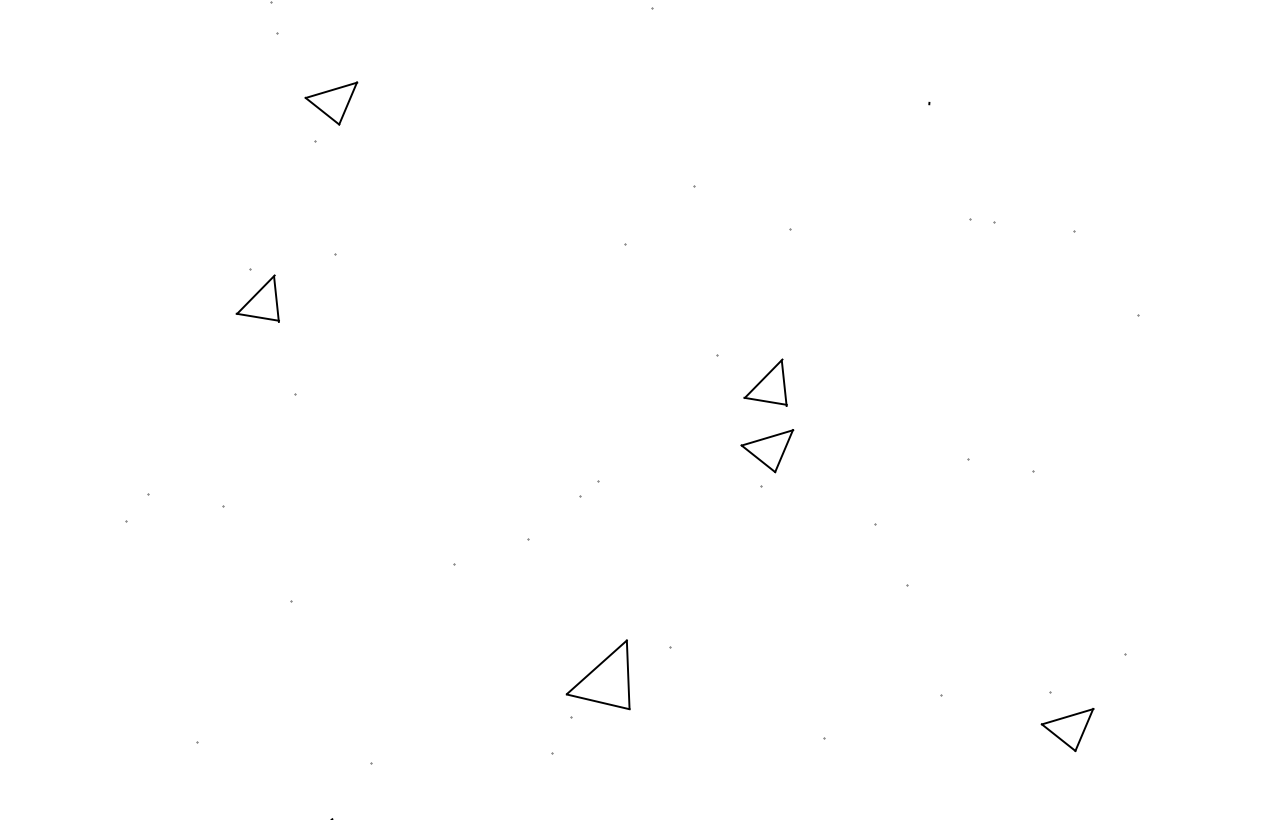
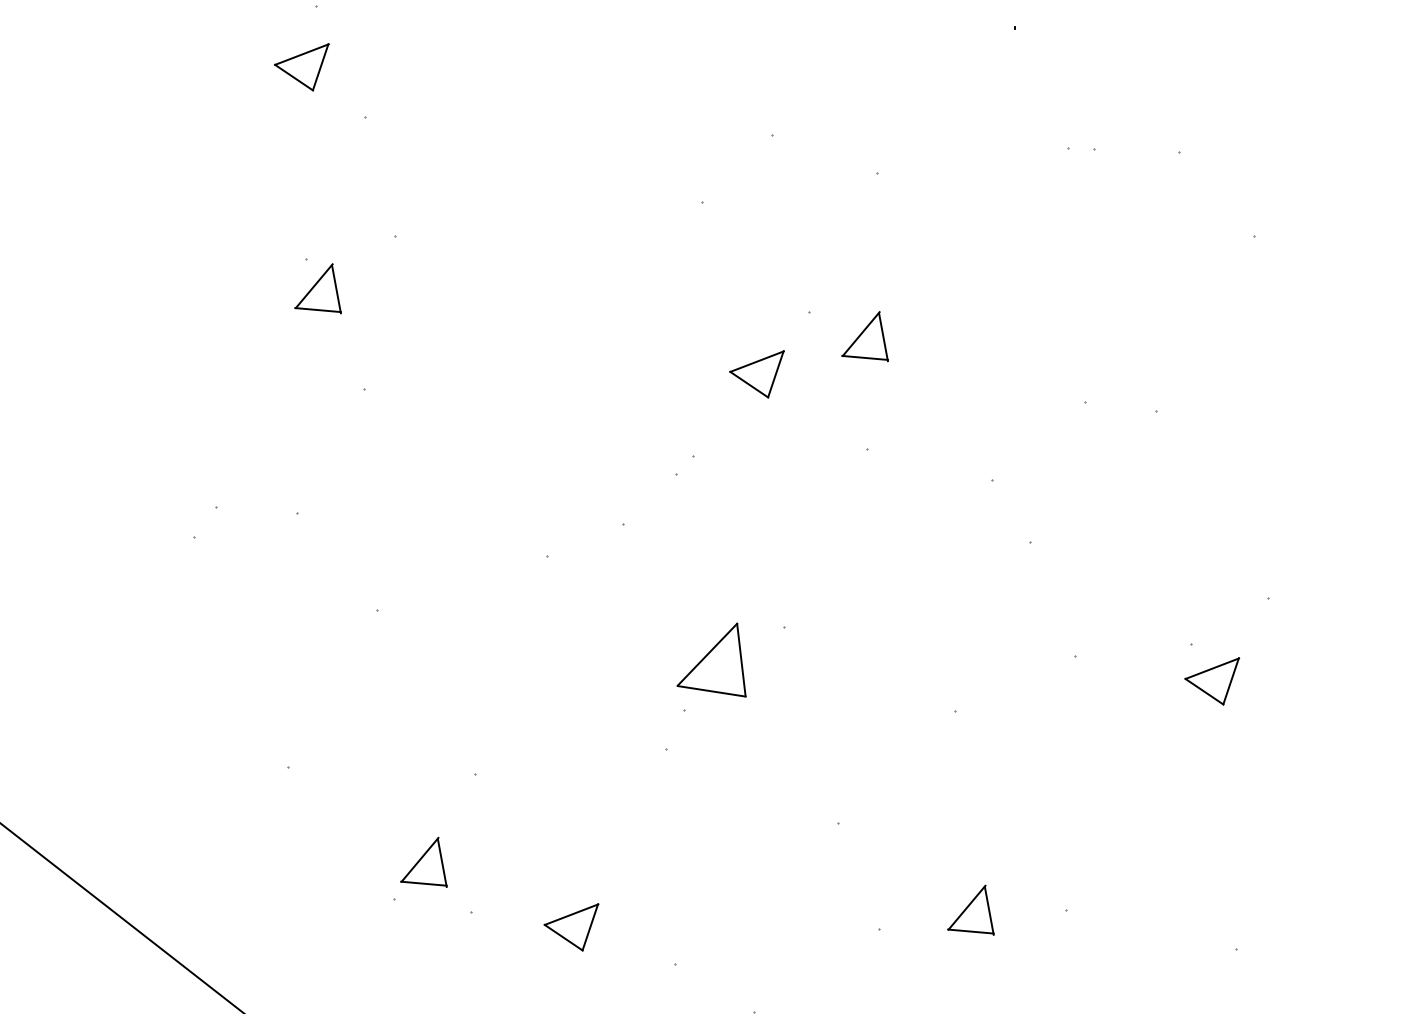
part: (330, 102) -> (301, 67), moved
part: (765, 449) -> (756, 374), moved

